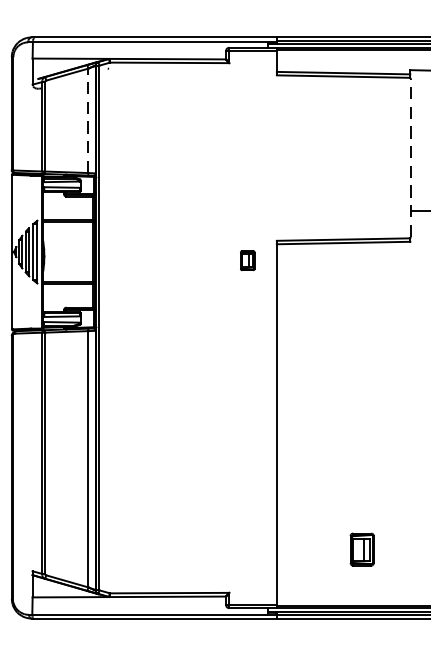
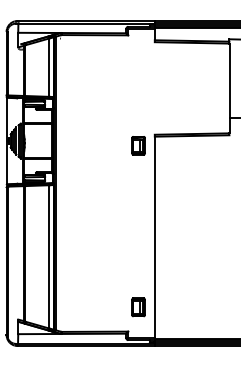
line: (88, 120) -> (49, 67), dashed -> solid
line: (410, 156) -> (229, 87), dashed -> solid
part: (247, 260) -> (138, 145), size x1.67
part: (362, 549) -> (138, 307), moved

